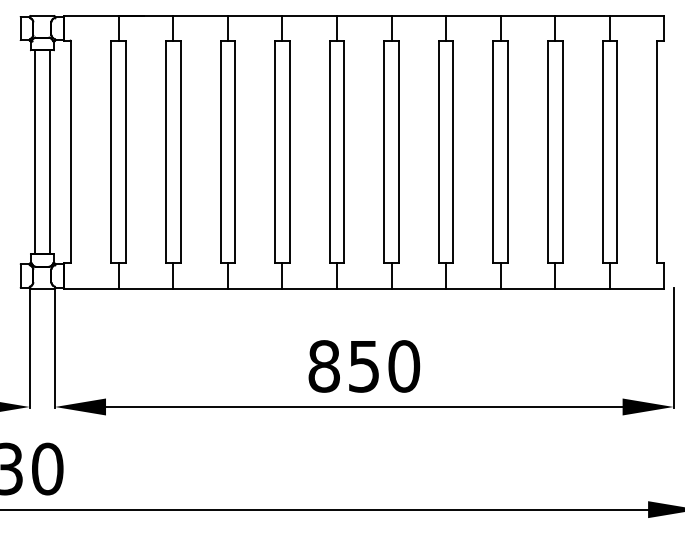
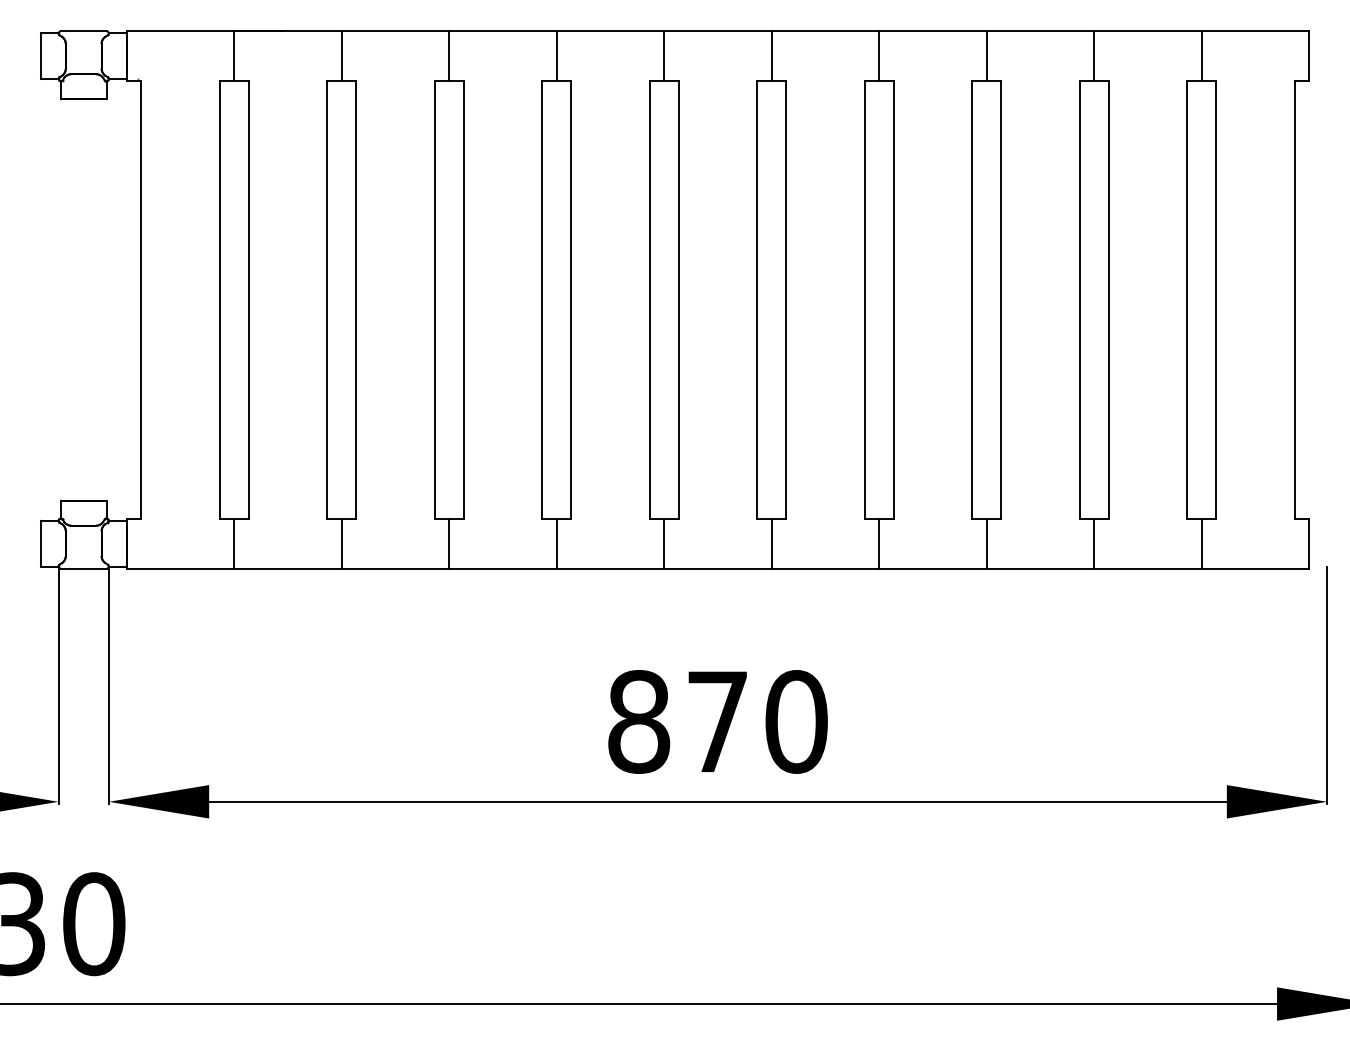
line: (35, 152) -> (70, 300), removed
line: (49, 152) -> (97, 300), removed
text: (363, 366) -> (716, 722), 850 -> 870

